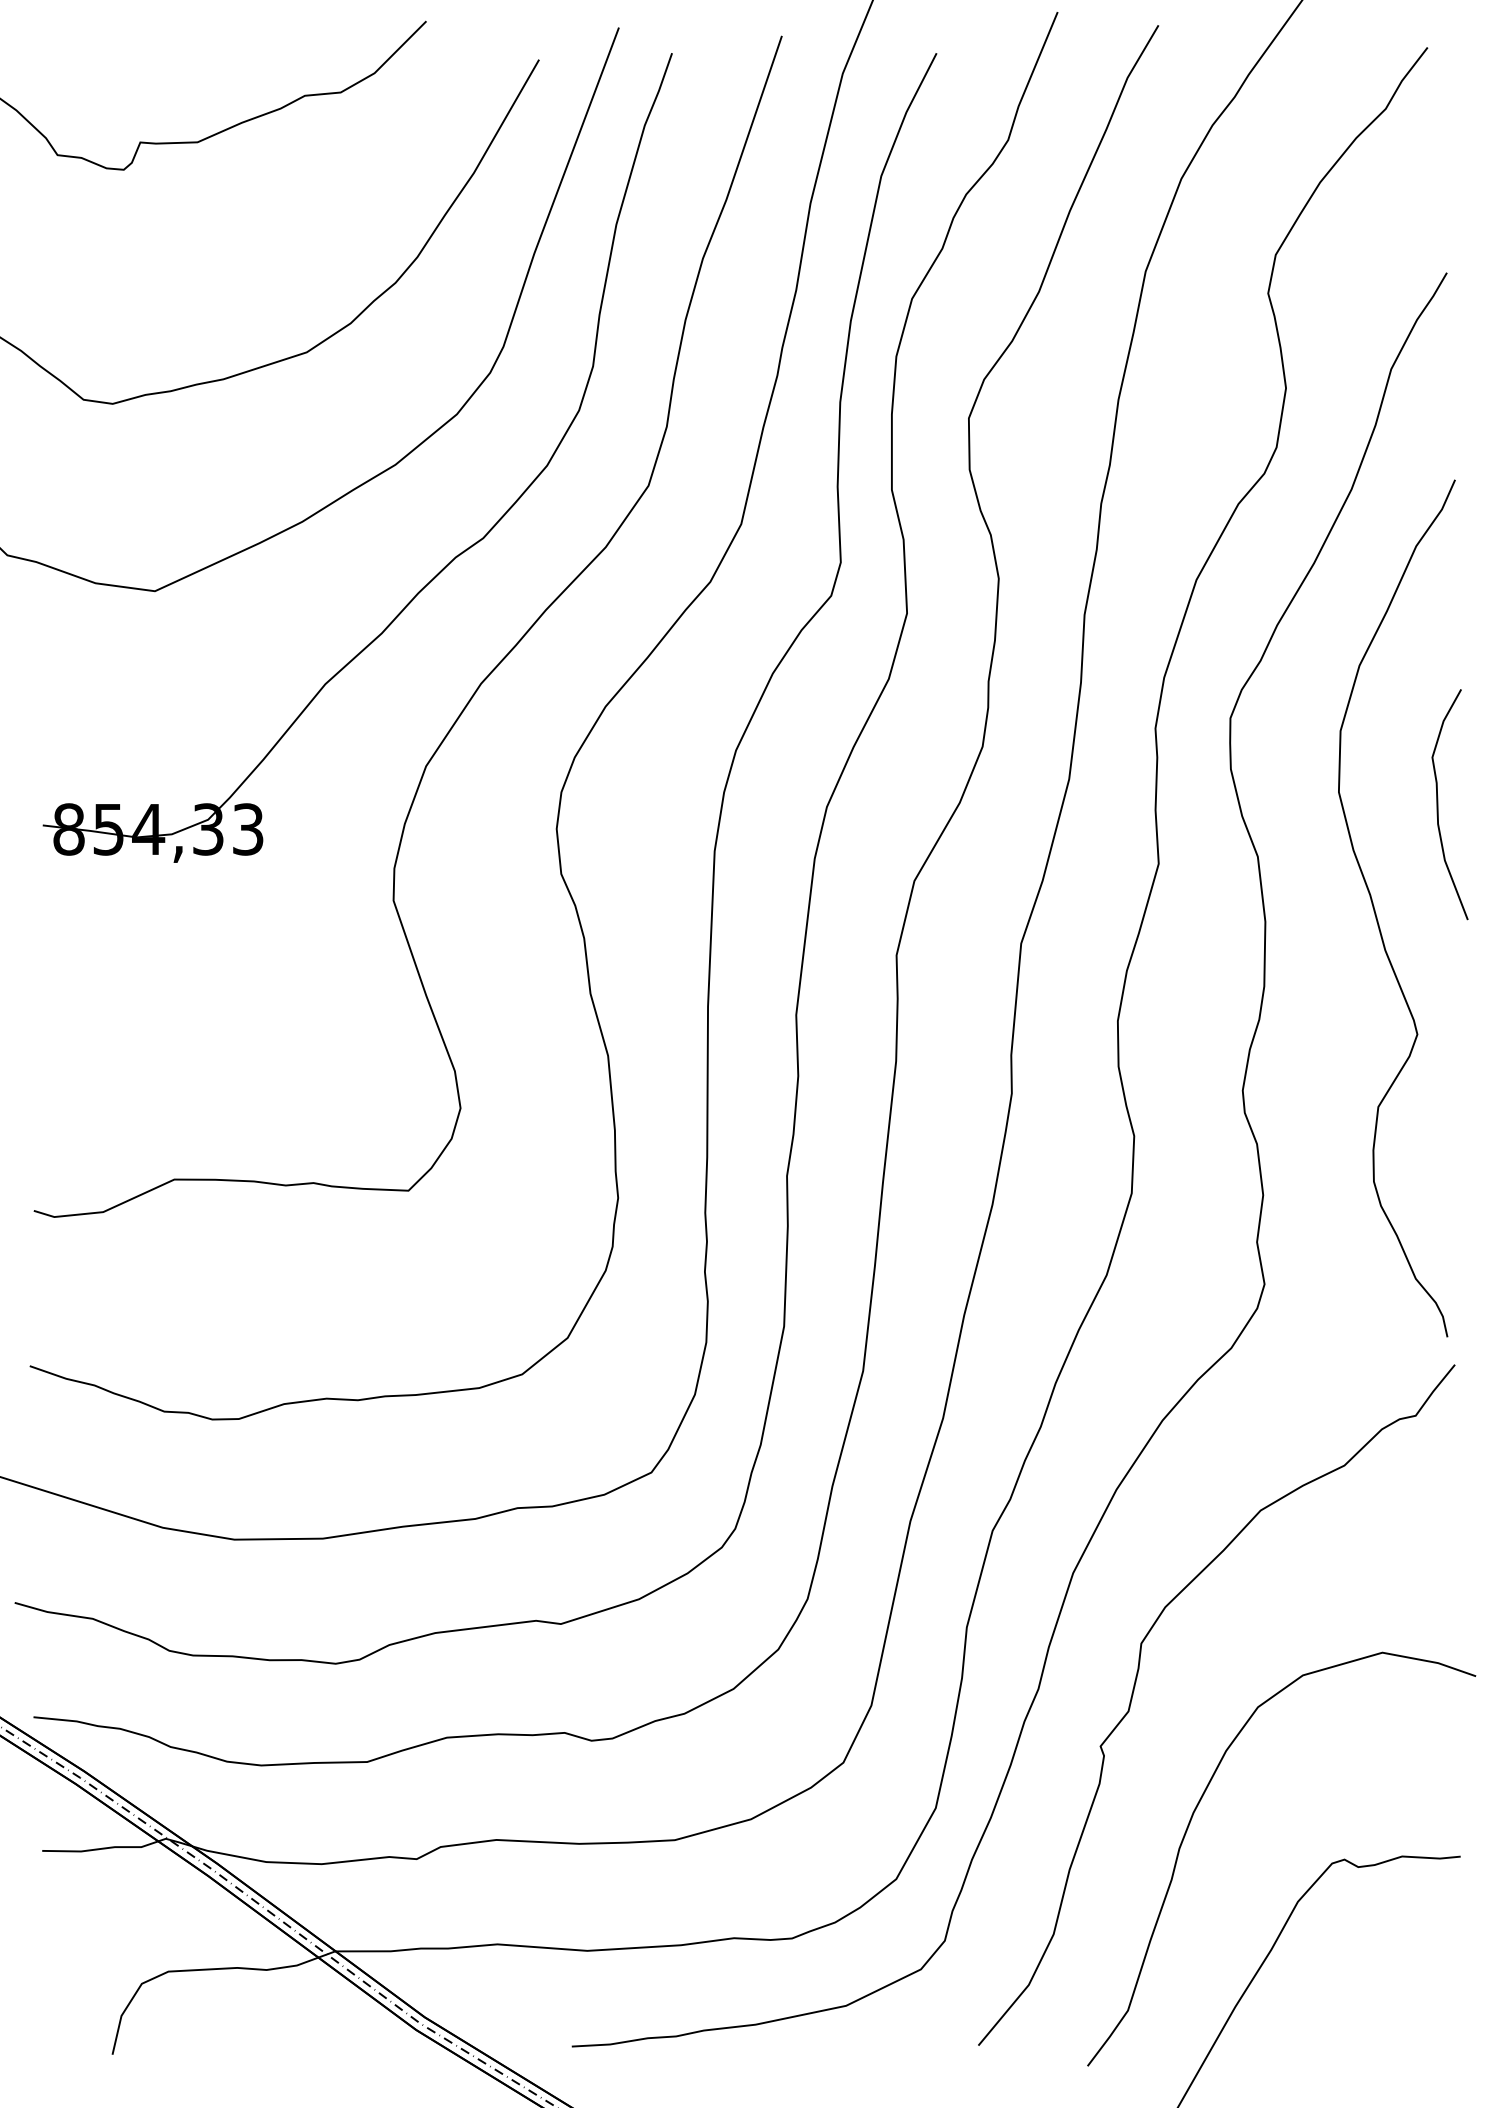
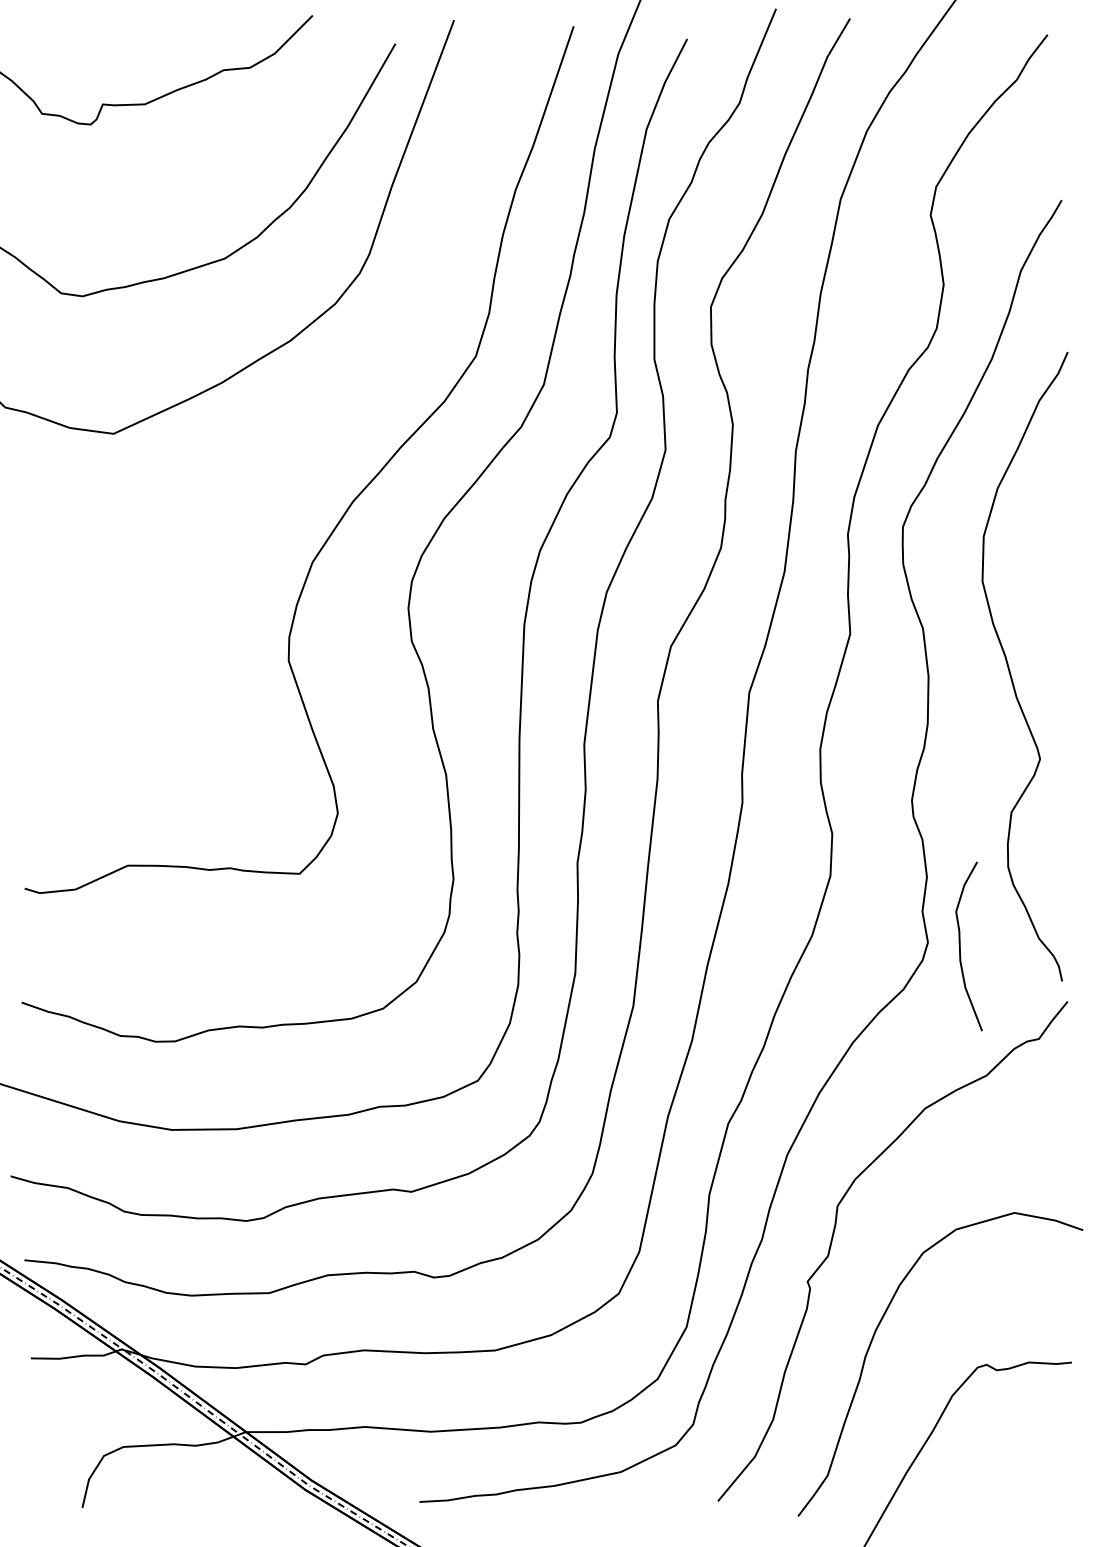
part: (455, 555) -> (334, 407), removed
curve: (1438, 804) -> (960, 946), moved

